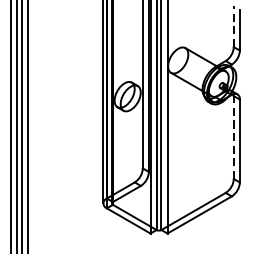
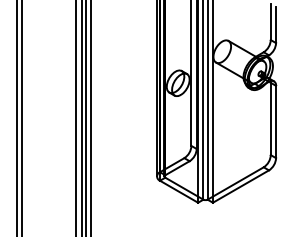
line: (233, 26) -> (270, 22), dashed -> solid
line: (233, 136) -> (270, 118), dashed -> solid

